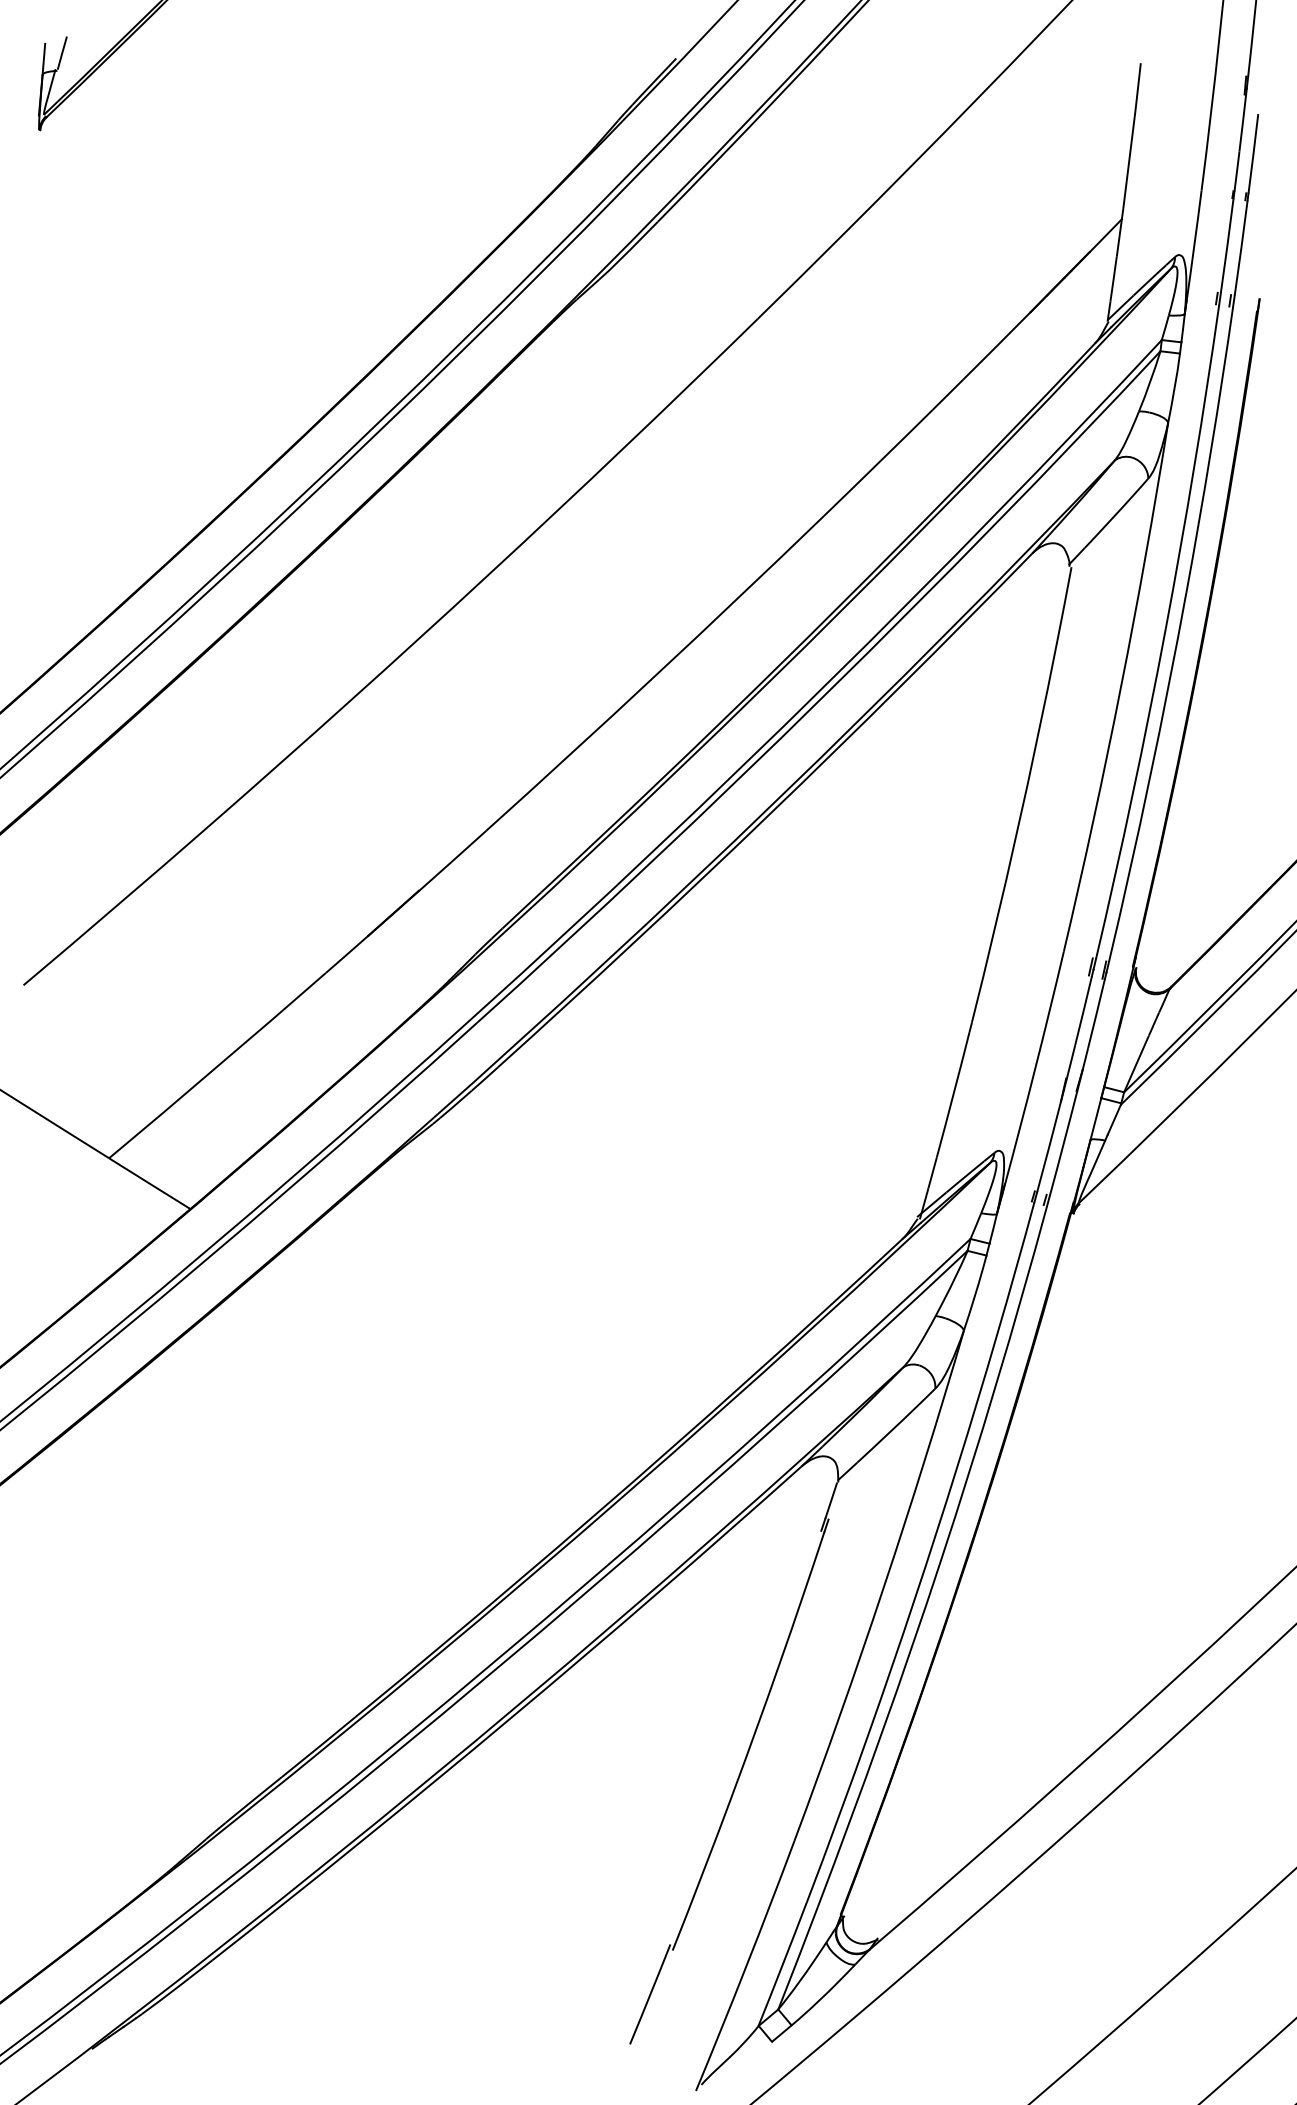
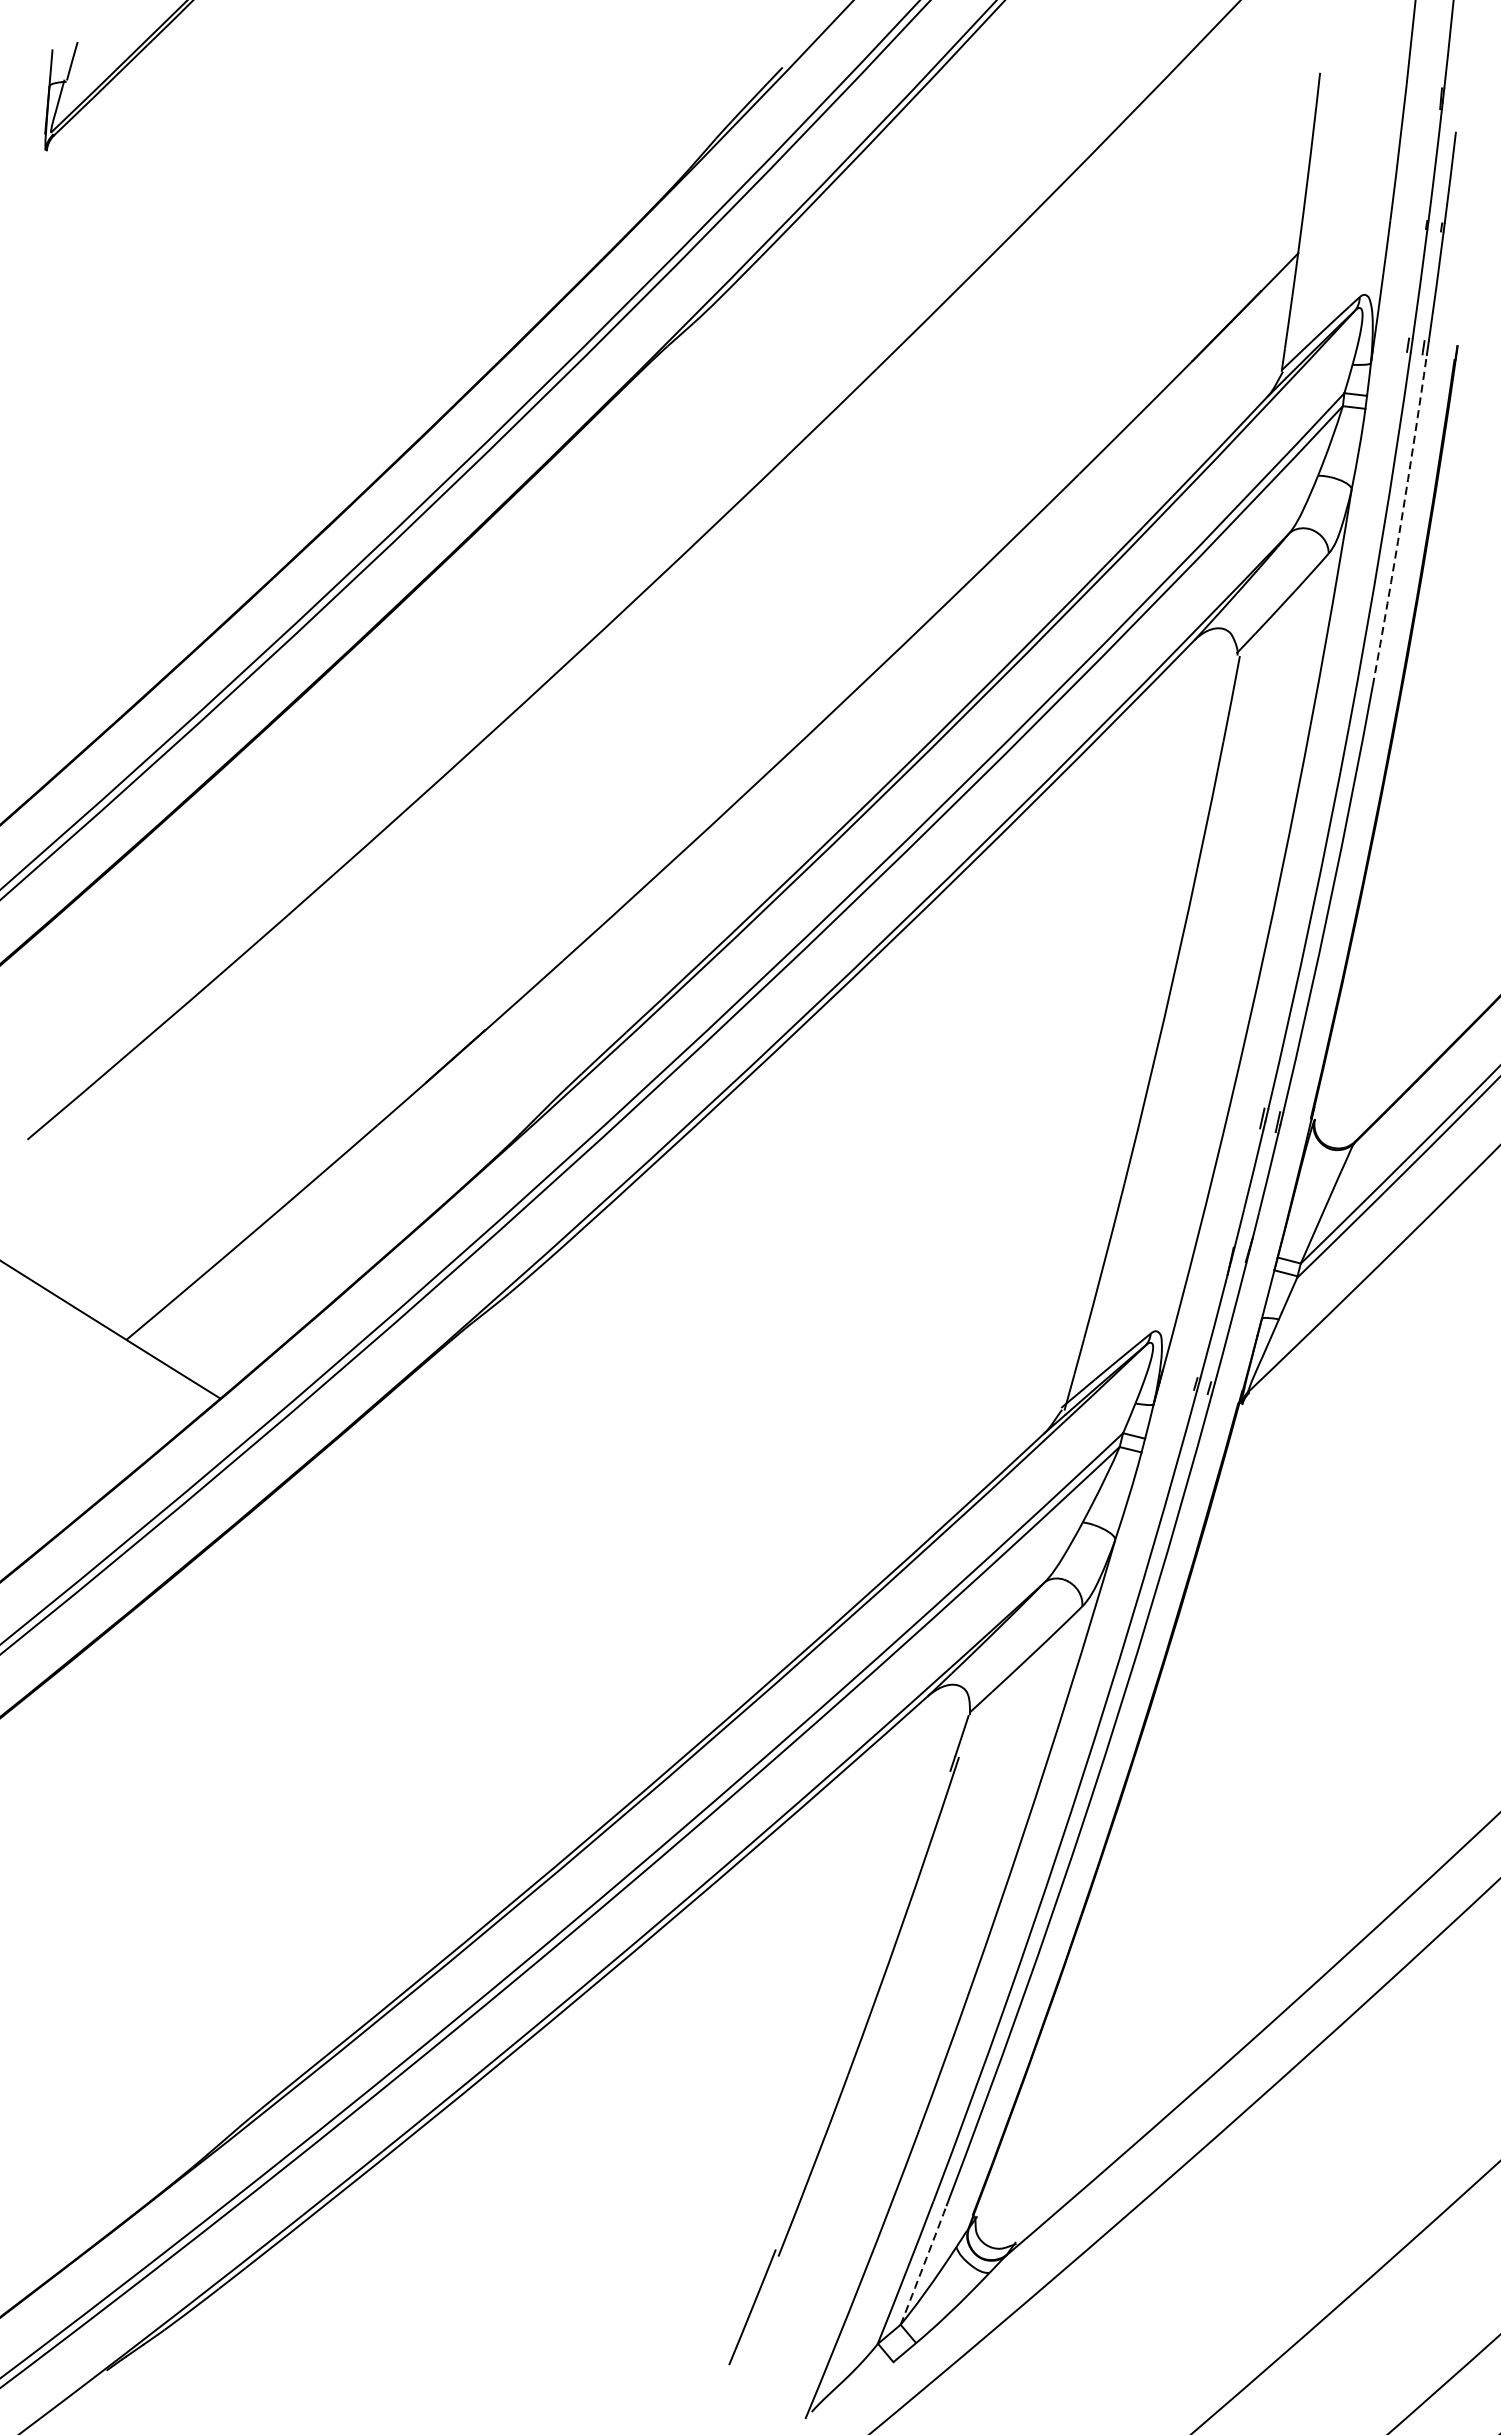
arc: (1211, 450) -> (1401, 520), solid -> dashed
arc: (798, 1958) -> (924, 2265), solid -> dashed

